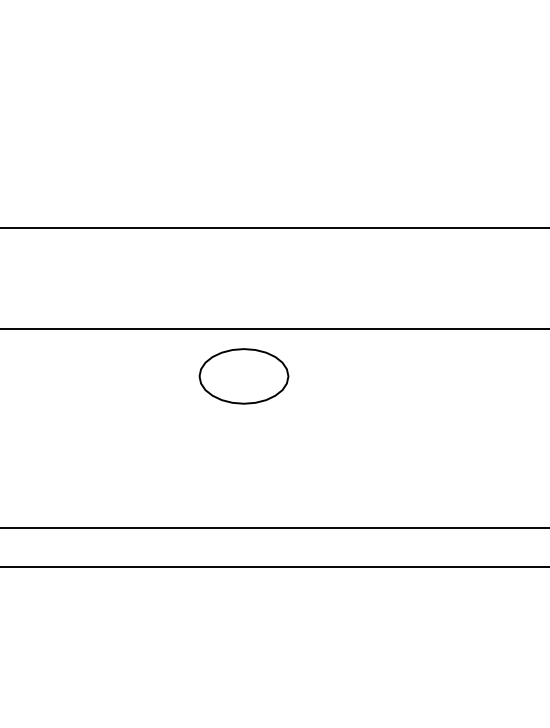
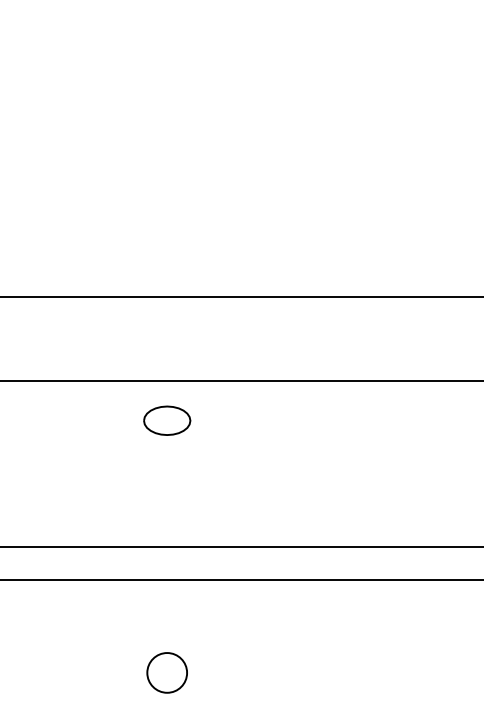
part: (244, 375) -> (167, 420), size x0.62
circle: (243, 677) -> (166, 672), added

